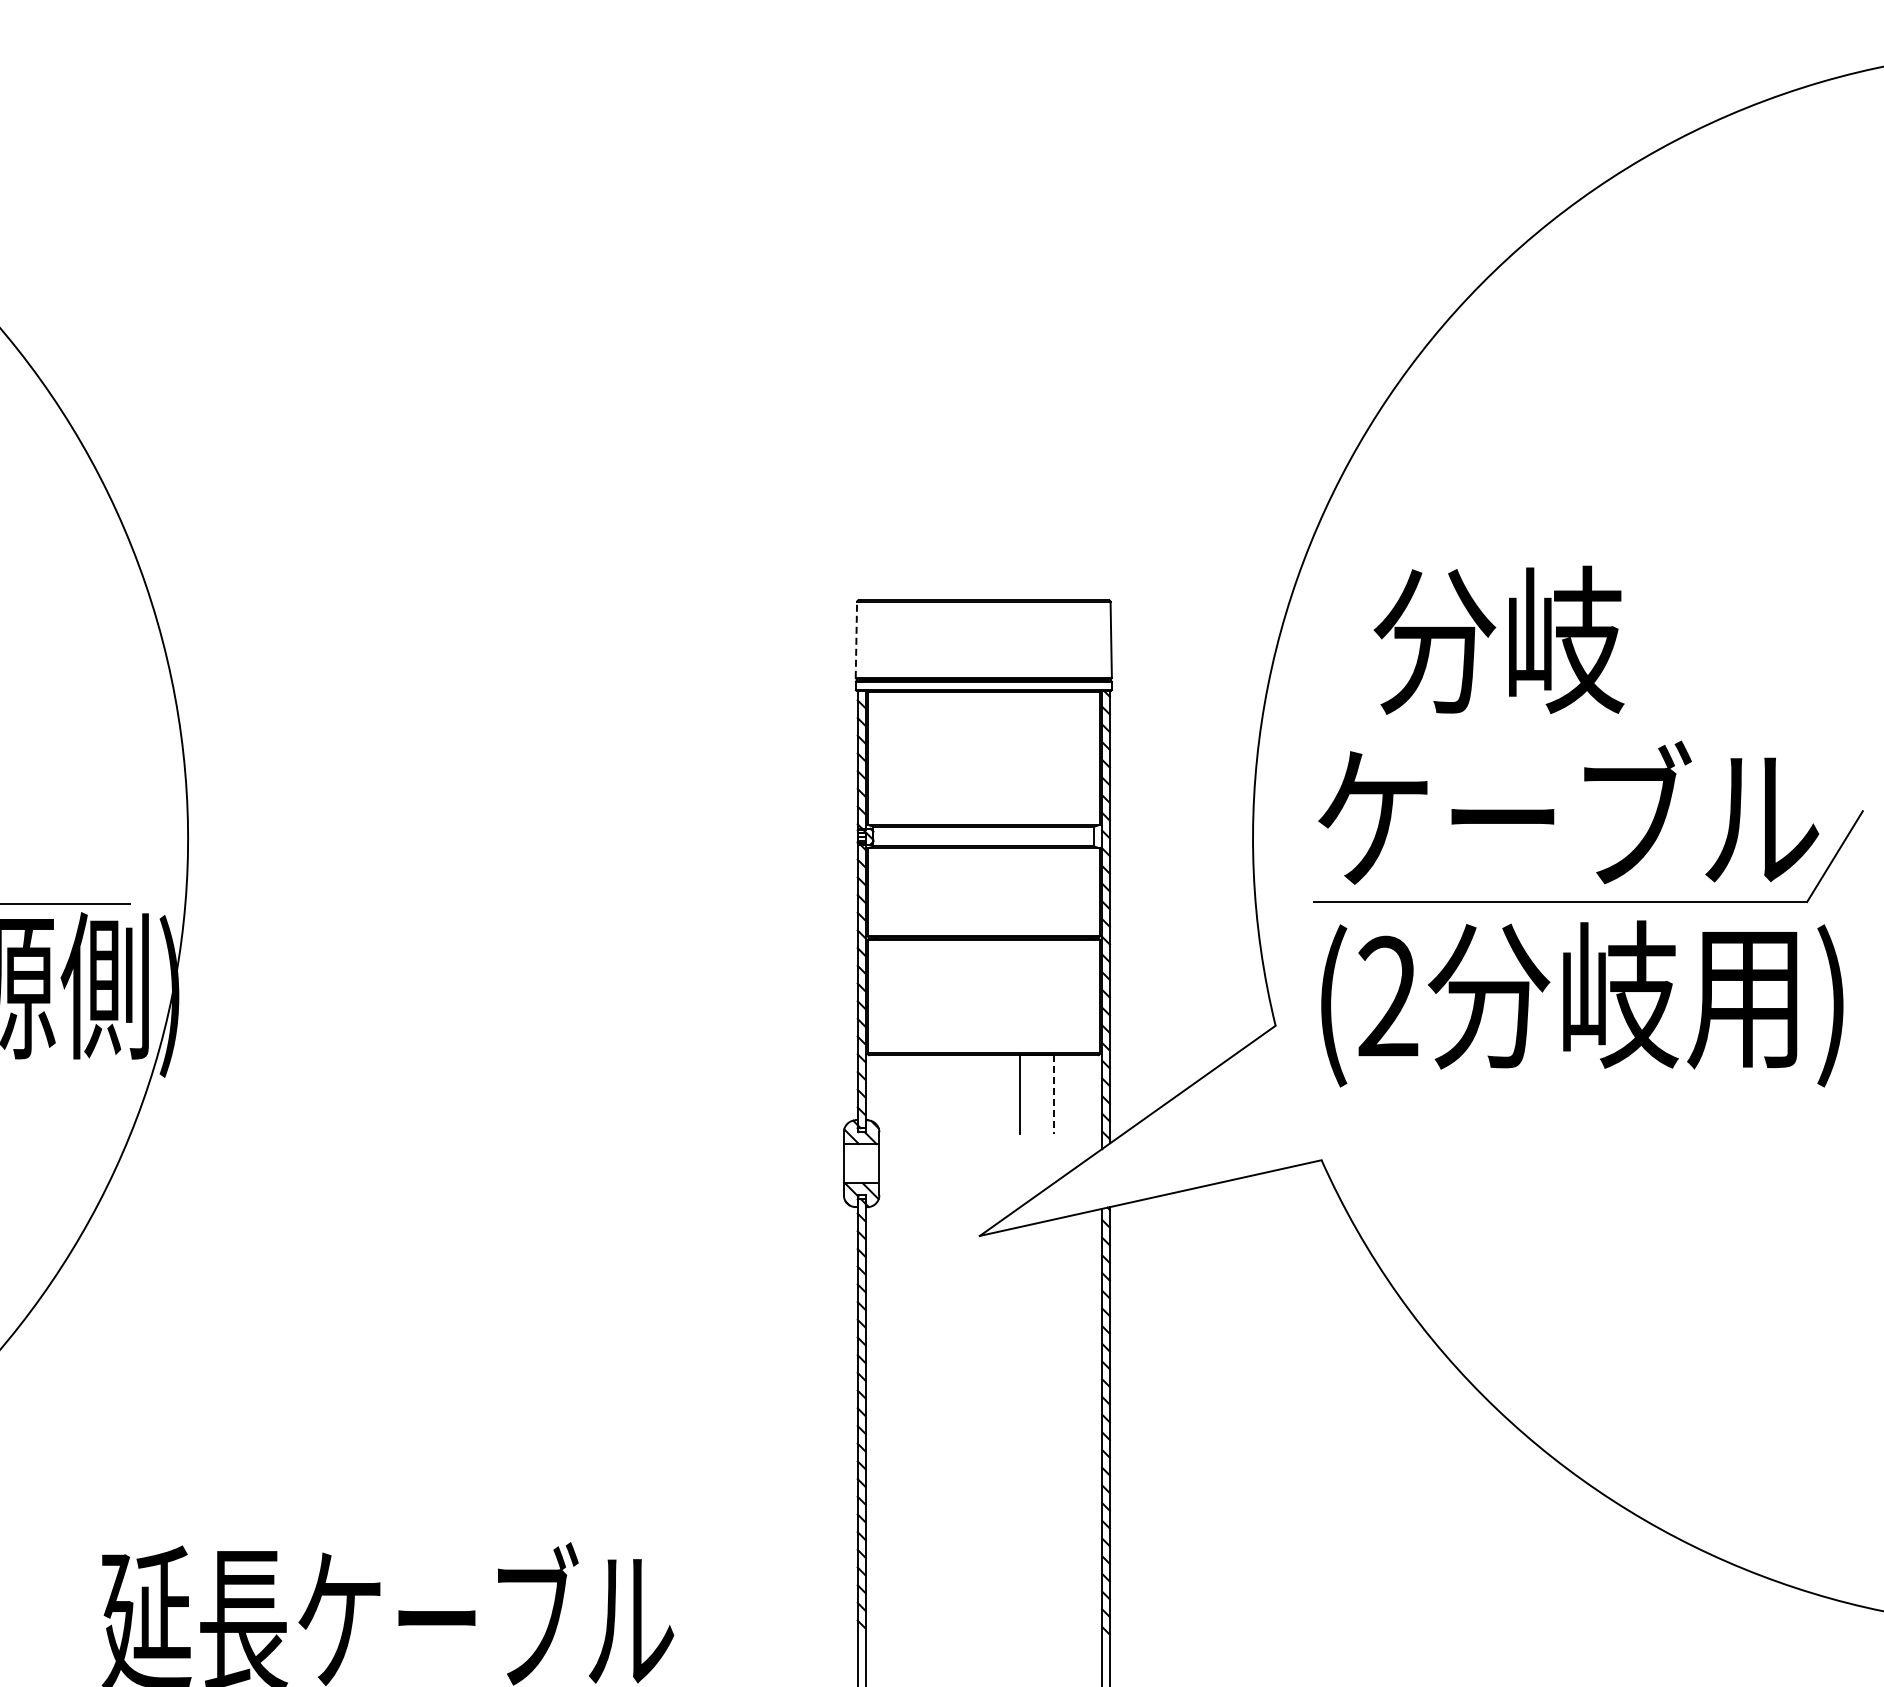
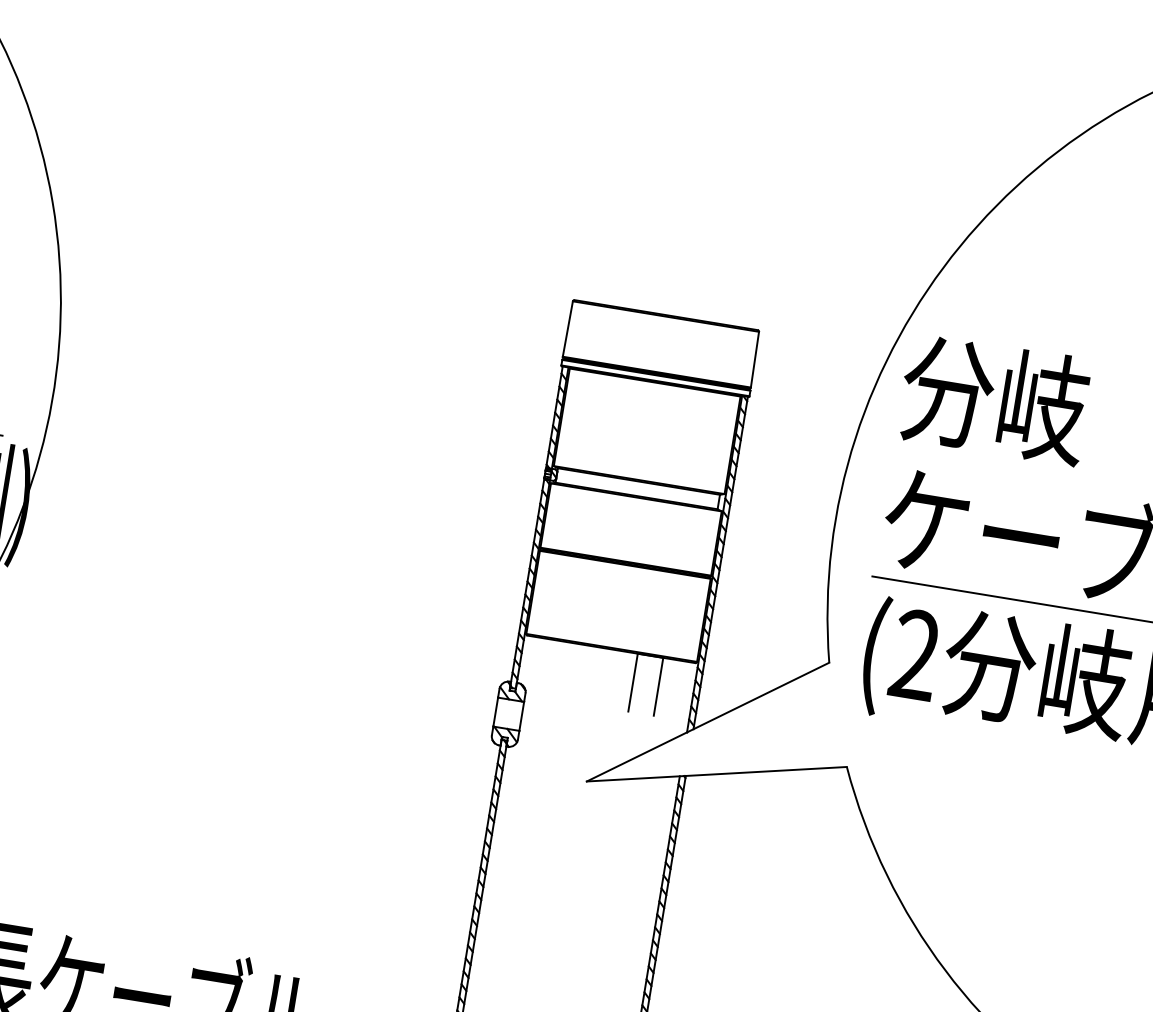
line: (856, 639) -> (567, 328), dashed -> solid
text: (1498, 639) -> (994, 398), moved
line: (1054, 1095) -> (658, 687), dashed -> solid

